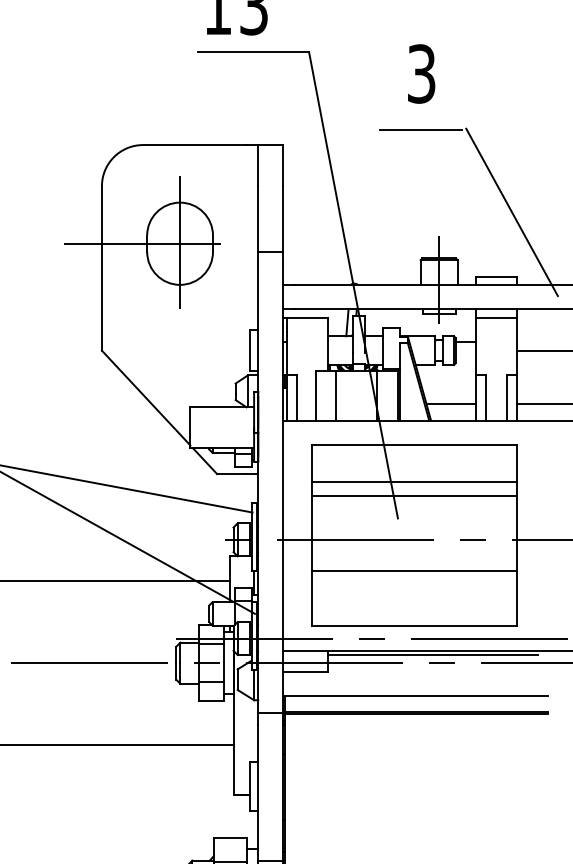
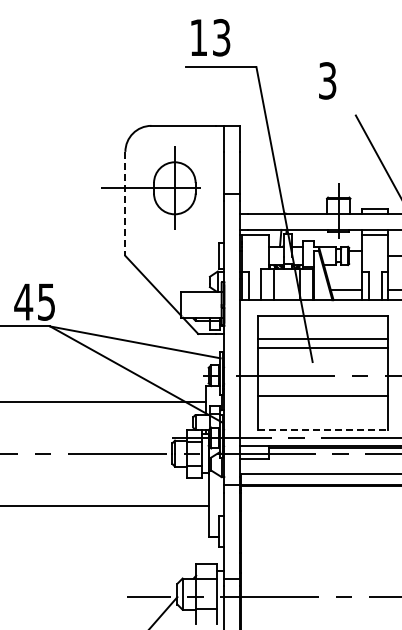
line: (421, 130) -> (327, 116), removed
line: (102, 269) -> (125, 204), solid -> dashed
line: (415, 626) -> (323, 430), solid -> dashed

